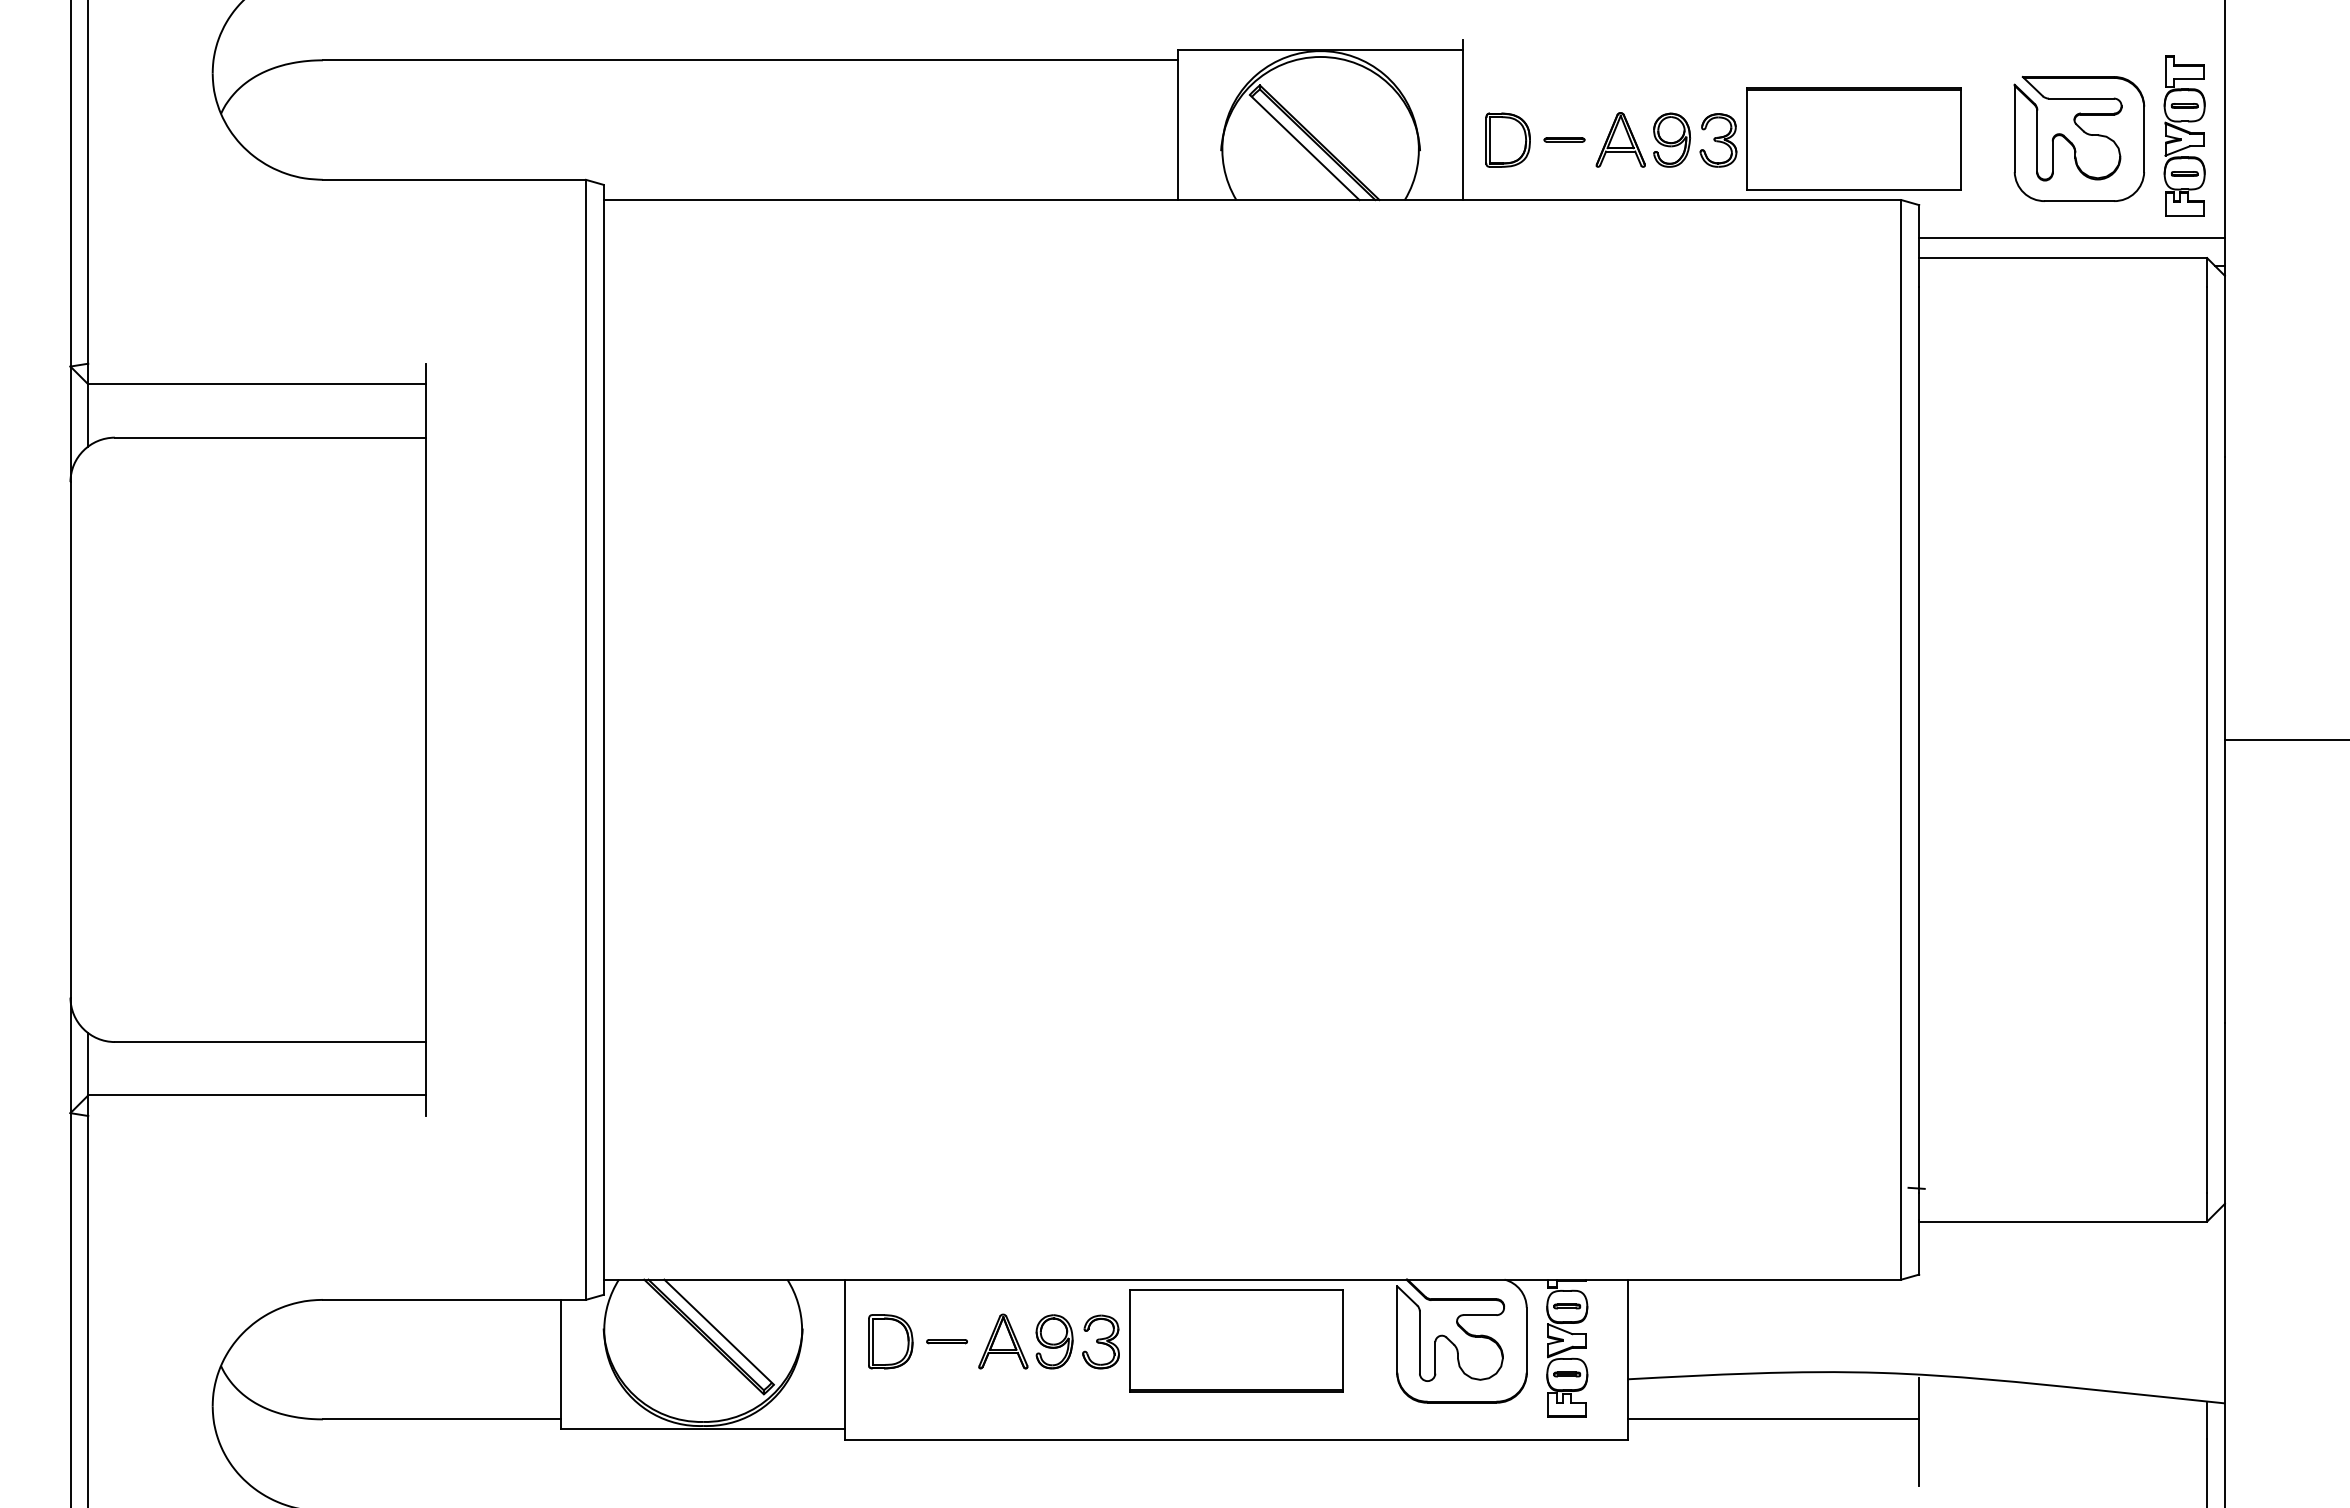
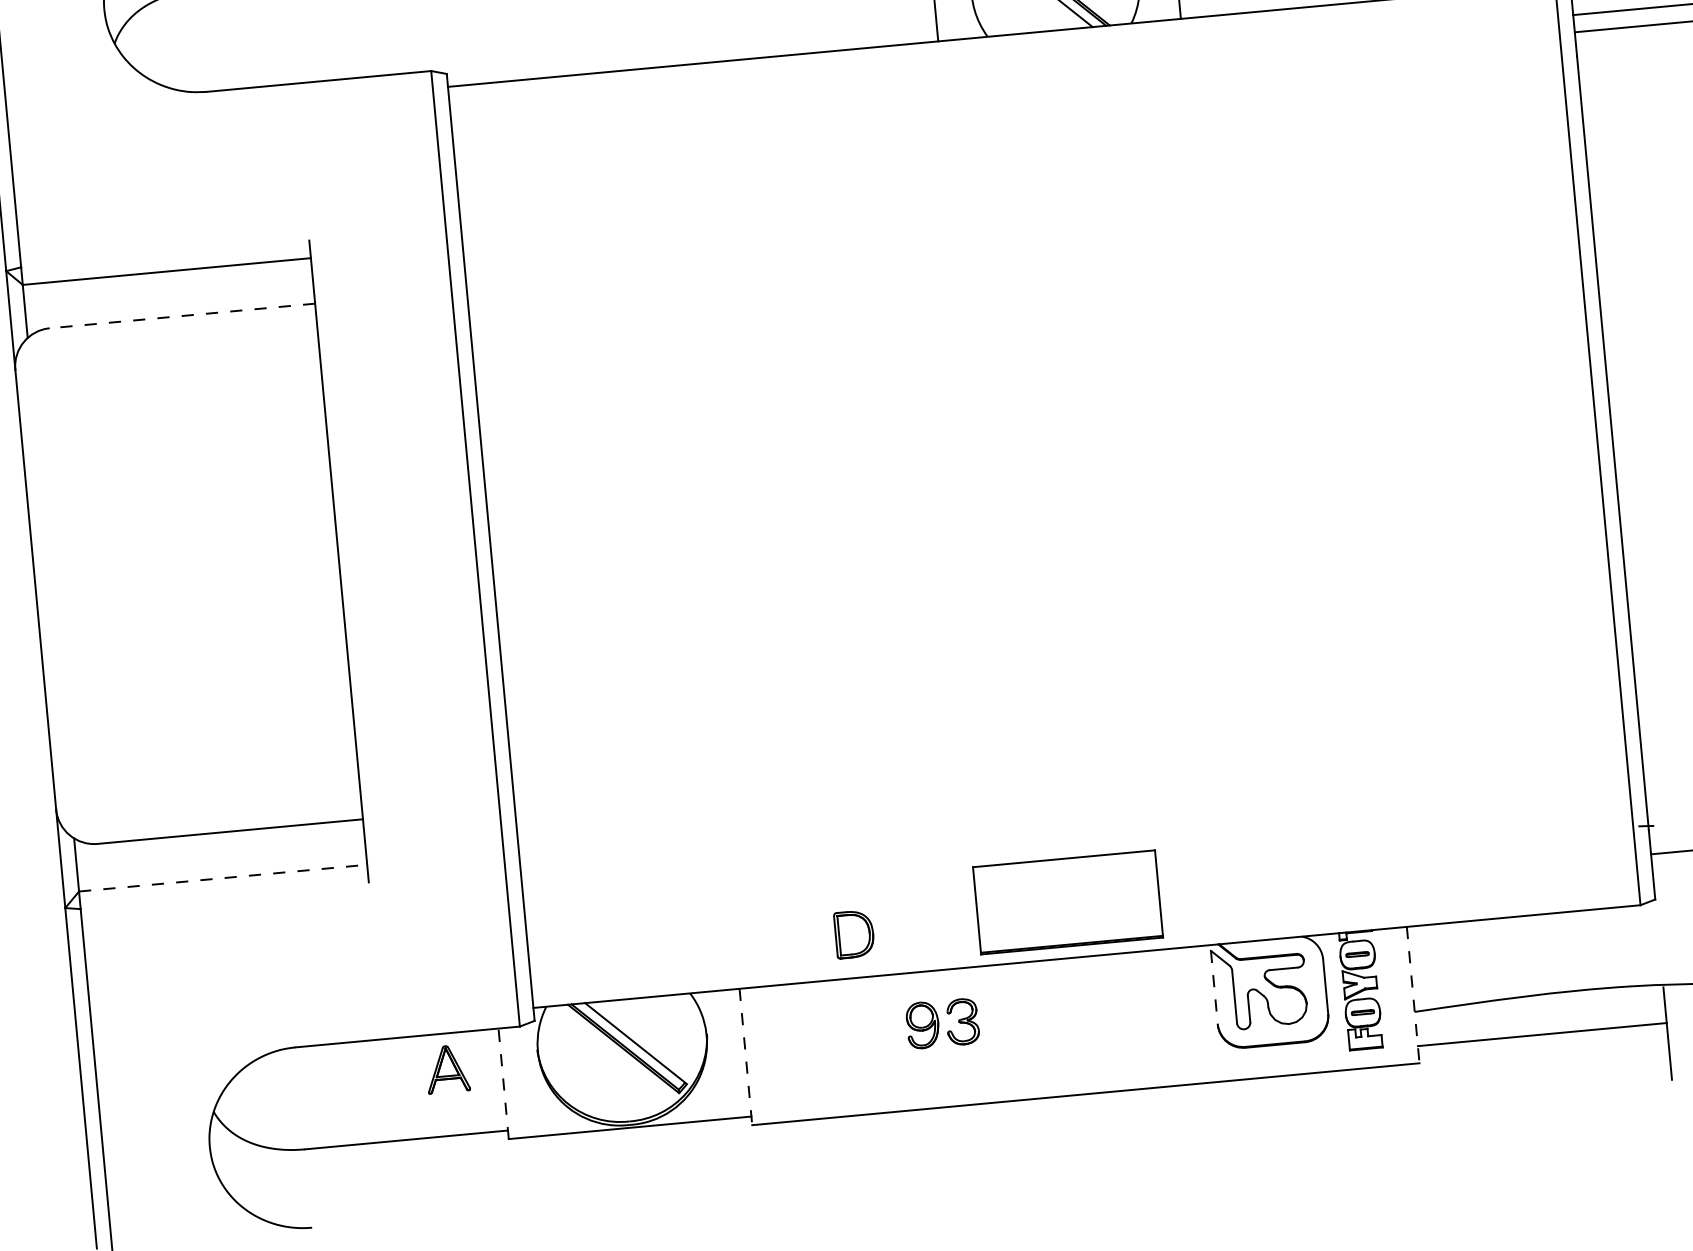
line: (270, 437) -> (182, 315), solid -> dashed
line: (257, 1095) -> (223, 878), solid -> dashed
line: (1397, 1329) -> (1214, 987), solid -> dashed
part: (1236, 1340) -> (1068, 902), moved
part: (890, 1341) -> (854, 934), moved
part: (946, 1341) -> (830, 1033), removed
part: (1003, 1341) -> (447, 1069), moved
line: (845, 1359) -> (745, 1056), solid -> dashed
line: (1627, 1359) -> (1413, 995), solid -> dashed
line: (560, 1364) -> (503, 1083), solid -> dashed

